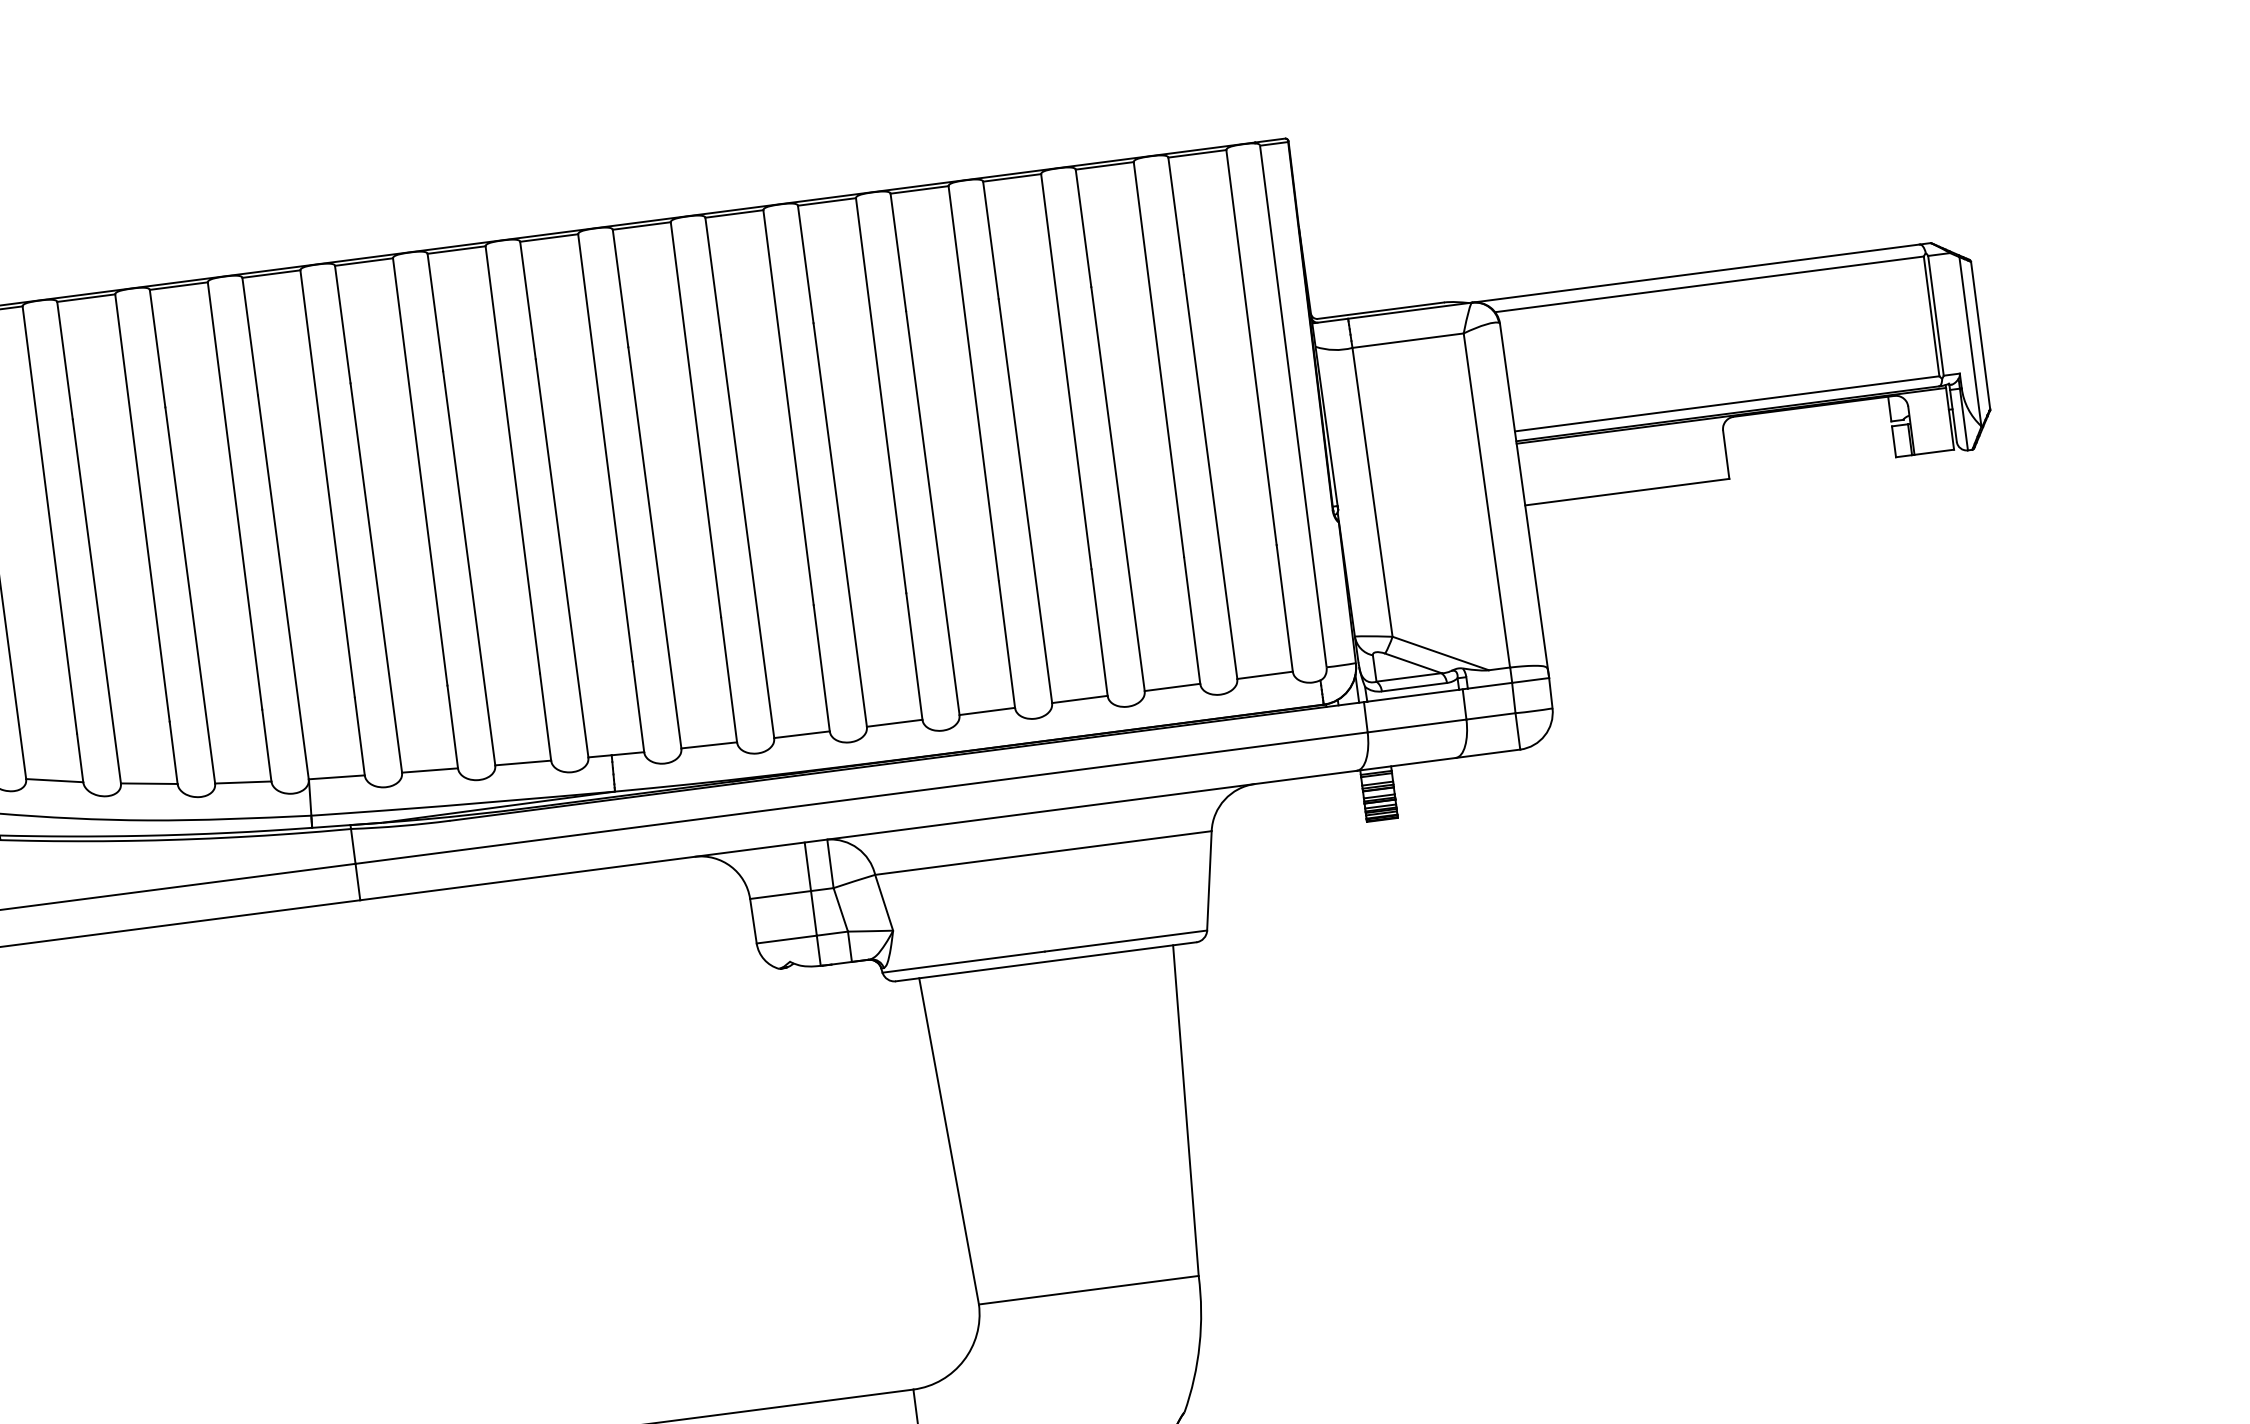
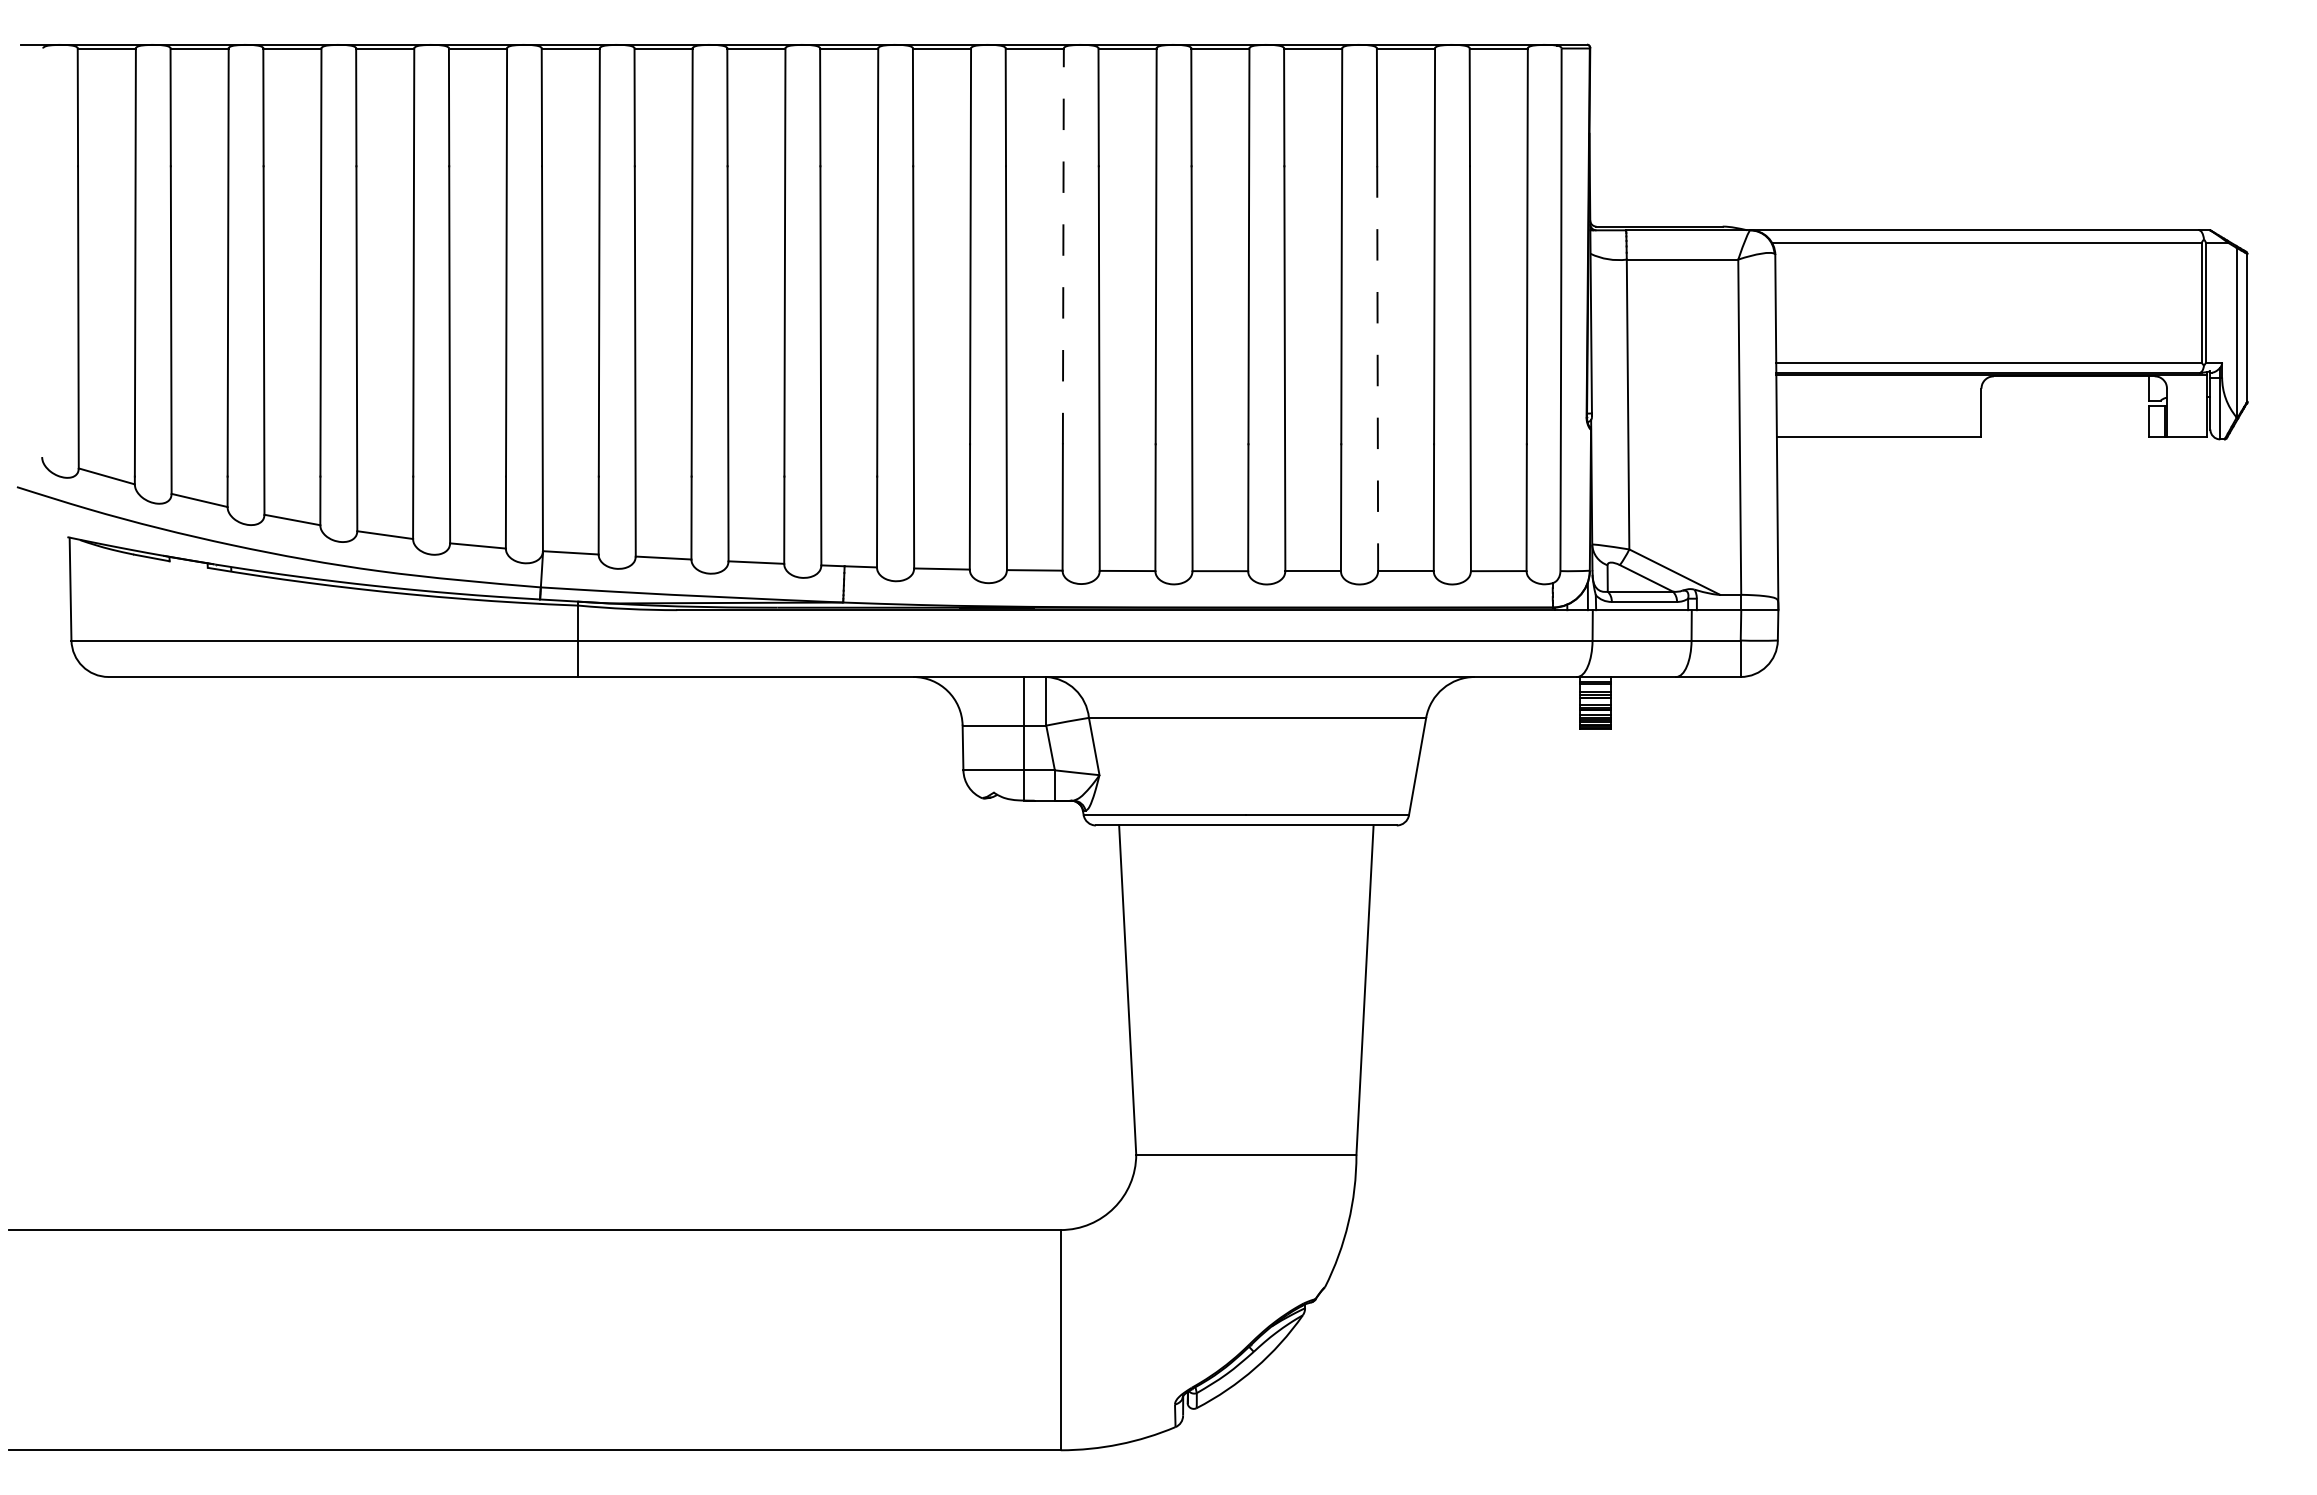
line: (788, 407) -> (1063, 246), solid -> dashed
line: (1117, 489) -> (1377, 369), solid -> dashed

